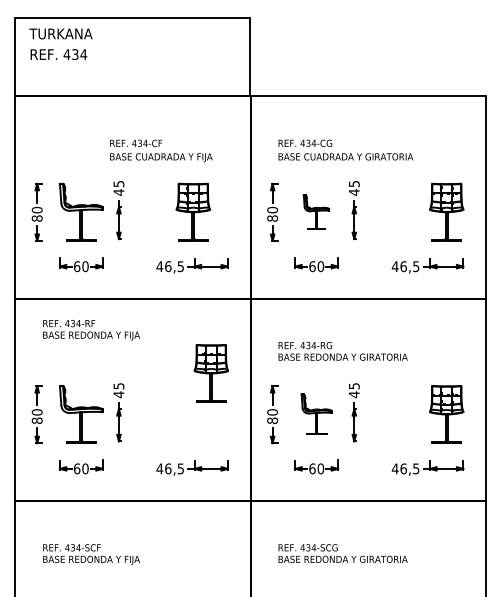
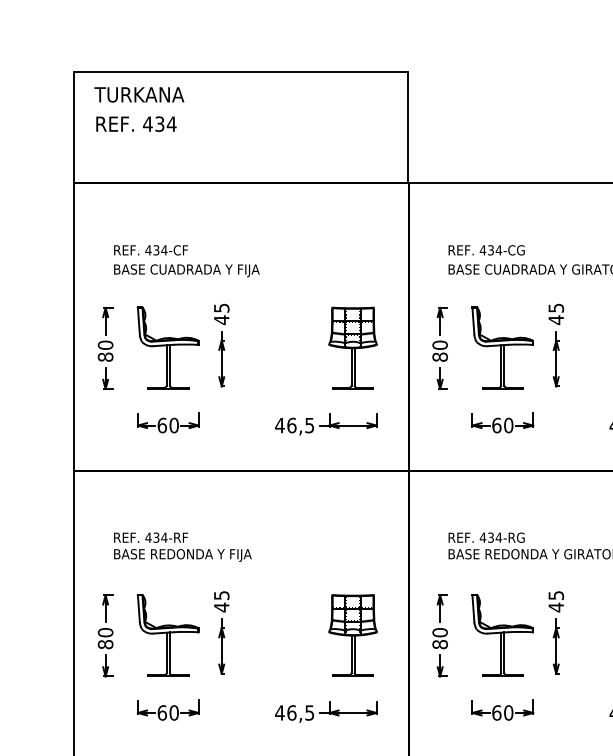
text: (161, 150) -> (187, 260), moved
part: (192, 211) -> (351, 347), moved
part: (316, 211) -> (502, 347), size x1.67
text: (91, 330) -> (182, 547), moved
part: (210, 373) -> (351, 635), moved
part: (316, 414) -> (502, 635), size x1.43

